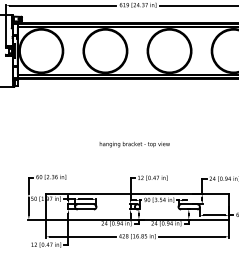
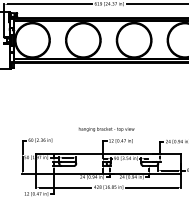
text: (134, 144) -> (106, 129), moved

